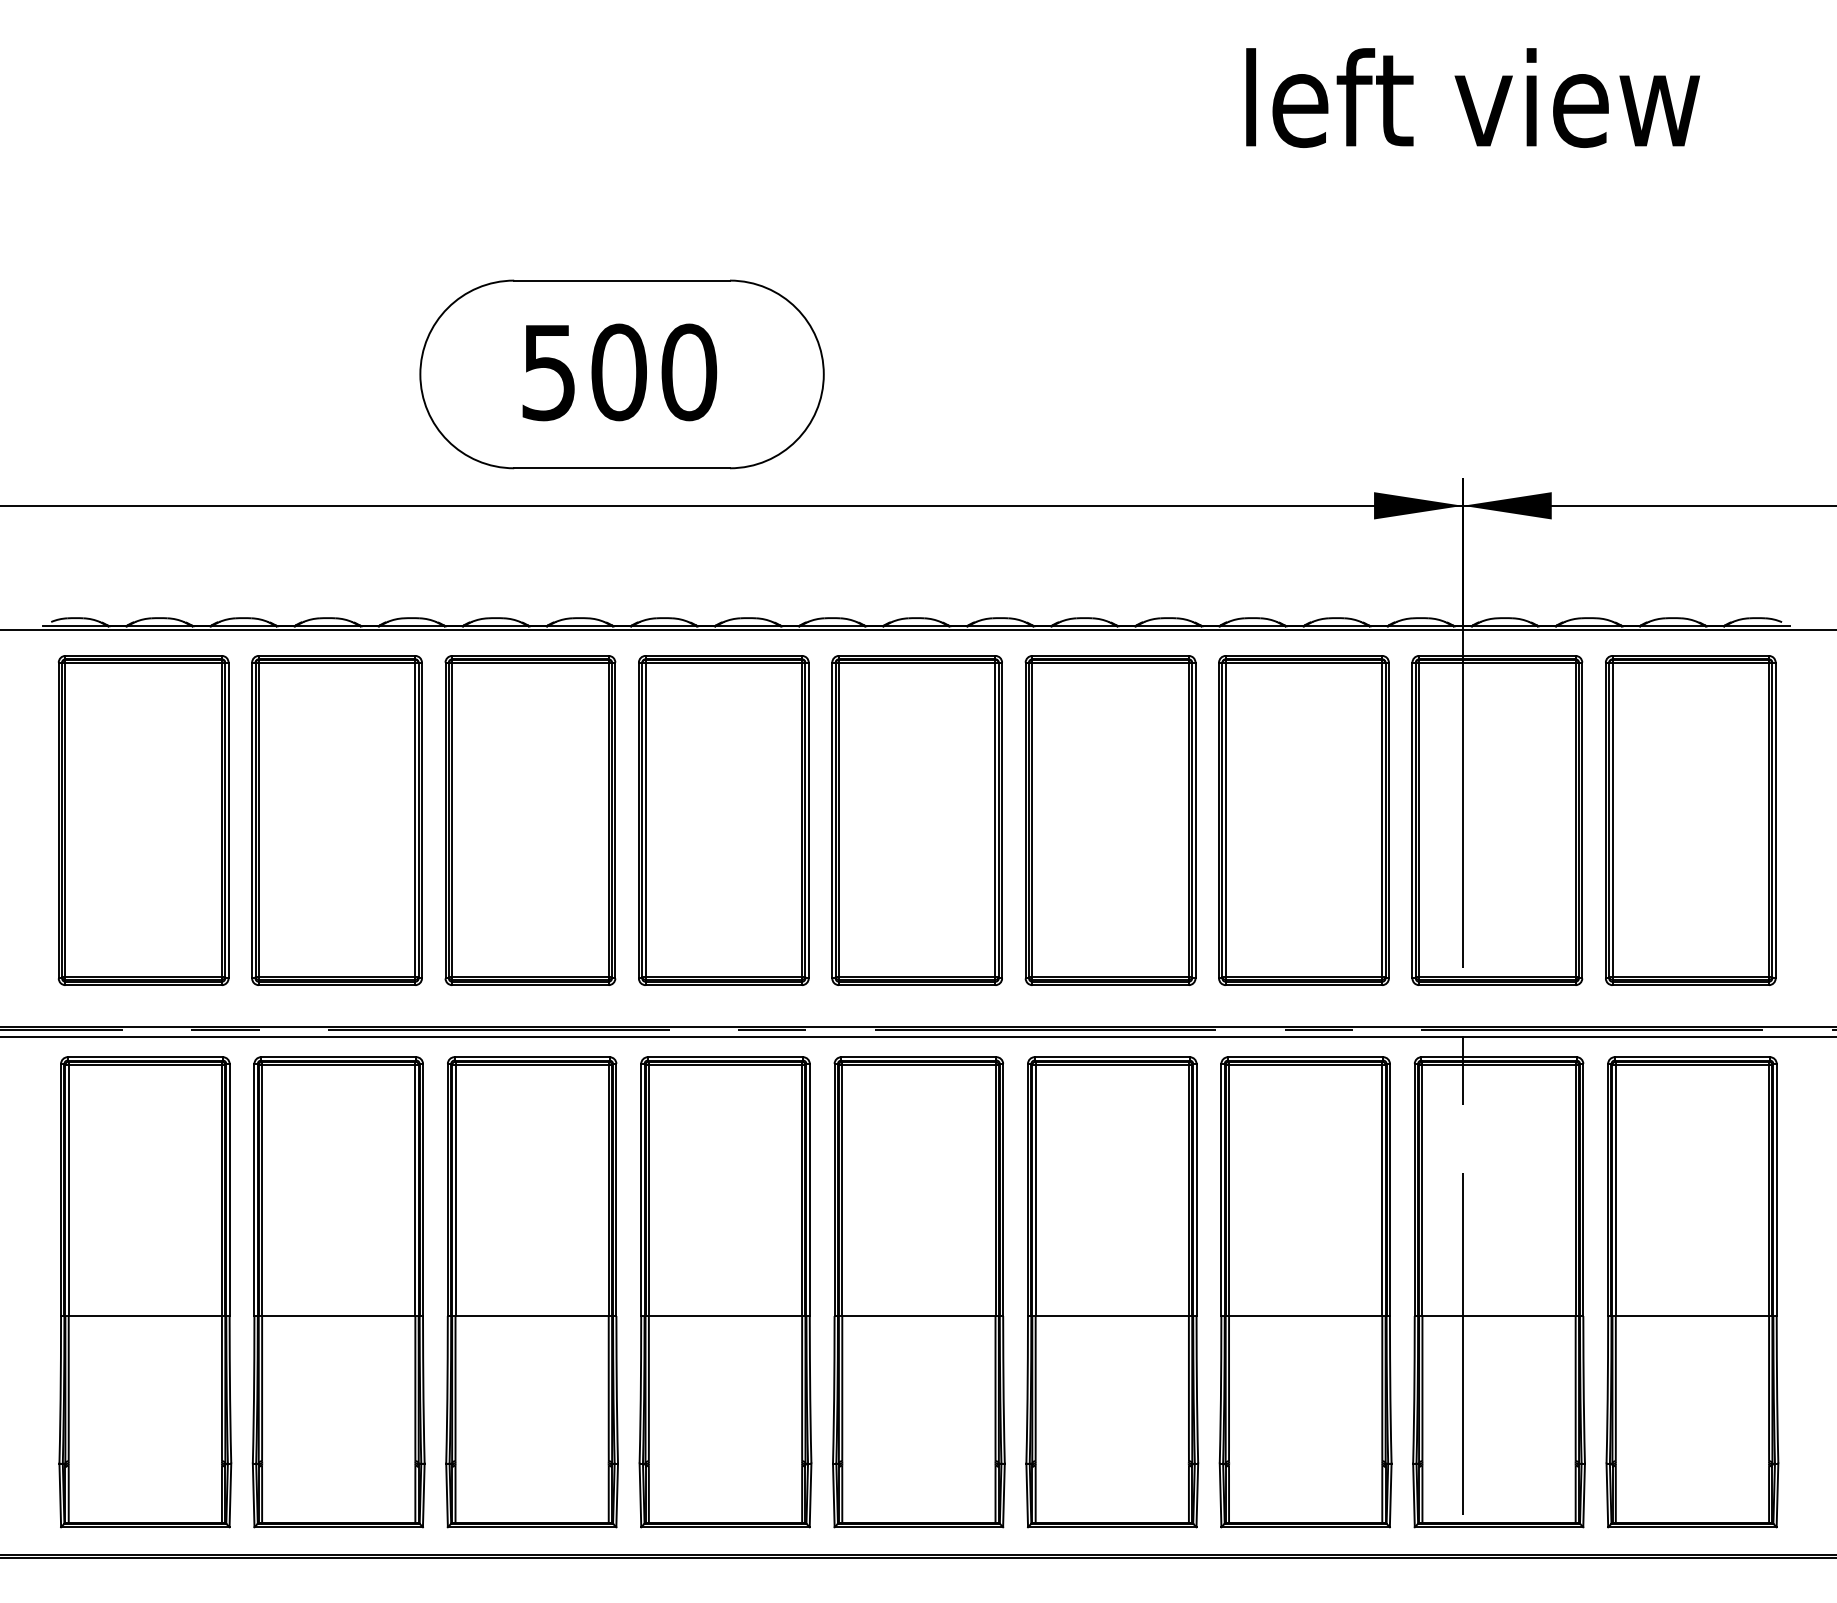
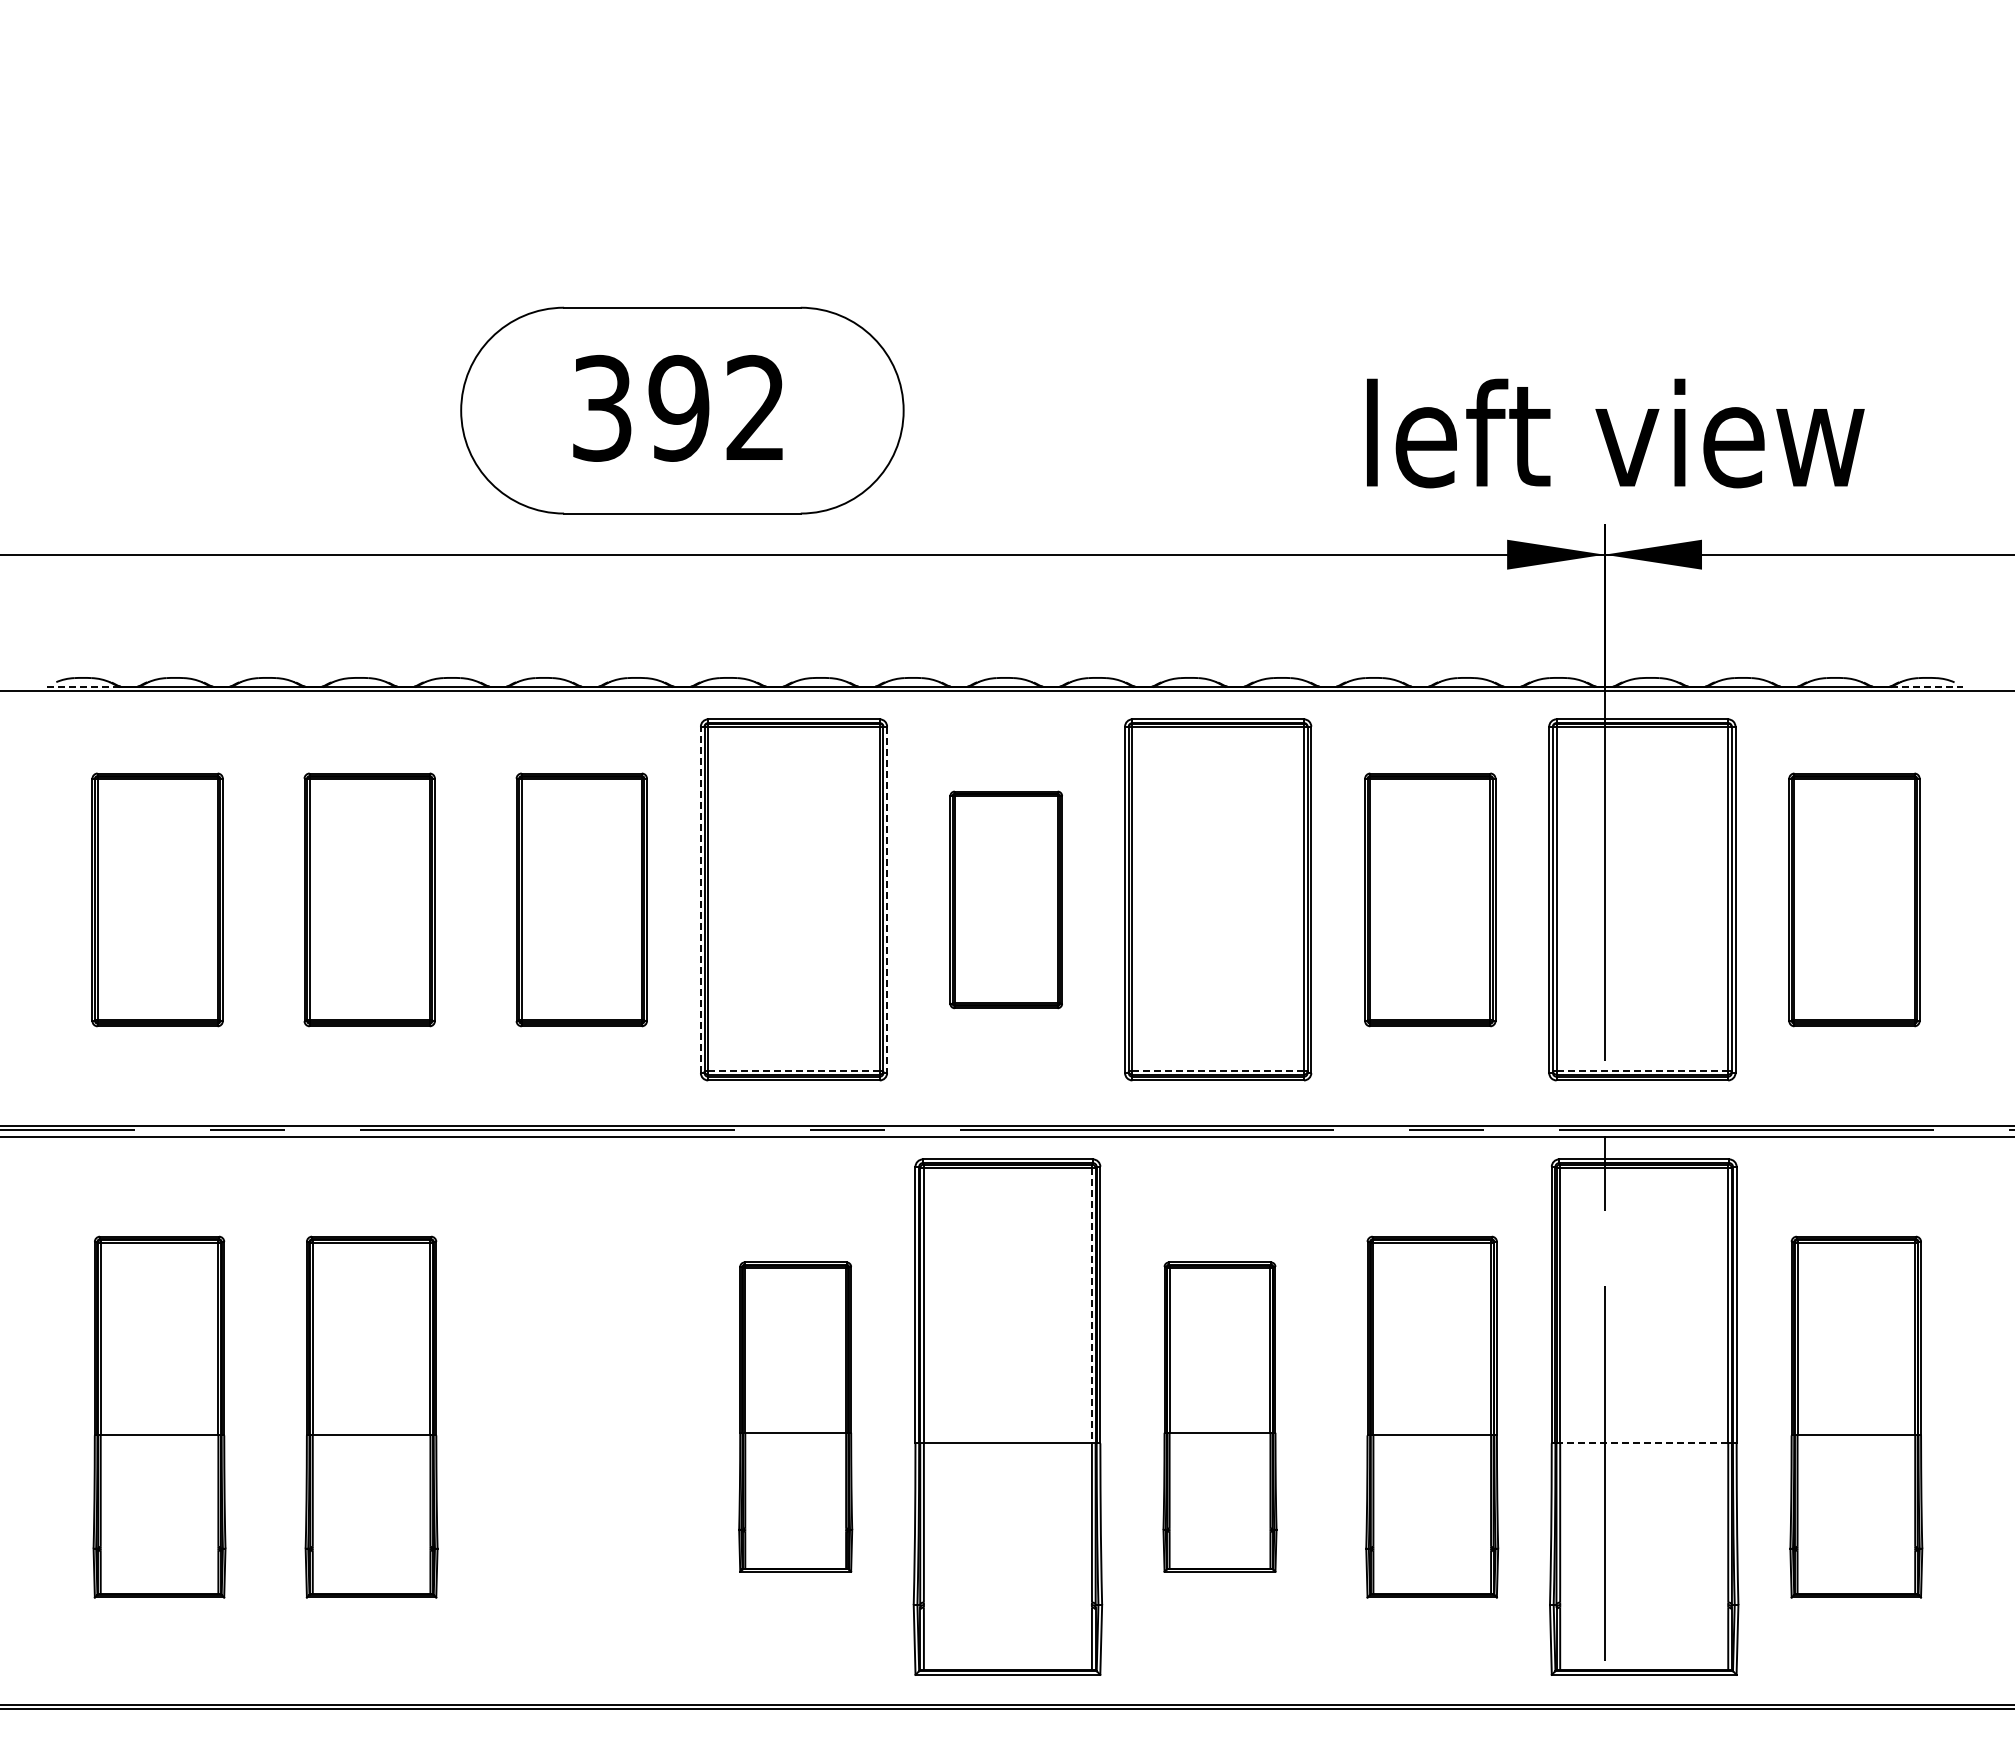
text: (1472, 98) -> (1615, 433), moved
text: (619, 371) -> (679, 407), 500 -> 392
line: (75, 625) -> (83, 686), solid -> dashed
line: (1757, 625) -> (1927, 686), solid -> dashed
part: (143, 820) -> (157, 899), size x0.7
part: (336, 820) -> (369, 899), size x0.7
part: (530, 820) -> (581, 899), size x0.7
line: (638, 820) -> (700, 899), solid -> dashed
part: (917, 820) -> (1006, 899), size x0.6
part: (1304, 820) -> (1430, 899), size x0.7
part: (1690, 820) -> (1854, 899), size x0.7
line: (809, 821) -> (887, 900), solid -> dashed
line: (724, 976) -> (794, 1070), solid -> dashed
line: (1110, 976) -> (1218, 1070), solid -> dashed
line: (1497, 976) -> (1642, 1070), solid -> dashed
line: (995, 1190) -> (1091, 1305), solid -> dashed
part: (145, 1291) -> (159, 1416), size x0.7
part: (338, 1291) -> (371, 1416), size x0.7
part: (531, 1291) -> (583, 1416), removed
part: (725, 1291) -> (795, 1416), size x0.6
part: (1111, 1291) -> (1219, 1416), size x0.6
part: (1306, 1291) -> (1432, 1416), size x0.7
part: (1692, 1291) -> (1856, 1416), size x0.7
line: (1498, 1316) -> (1643, 1443), solid -> dashed

